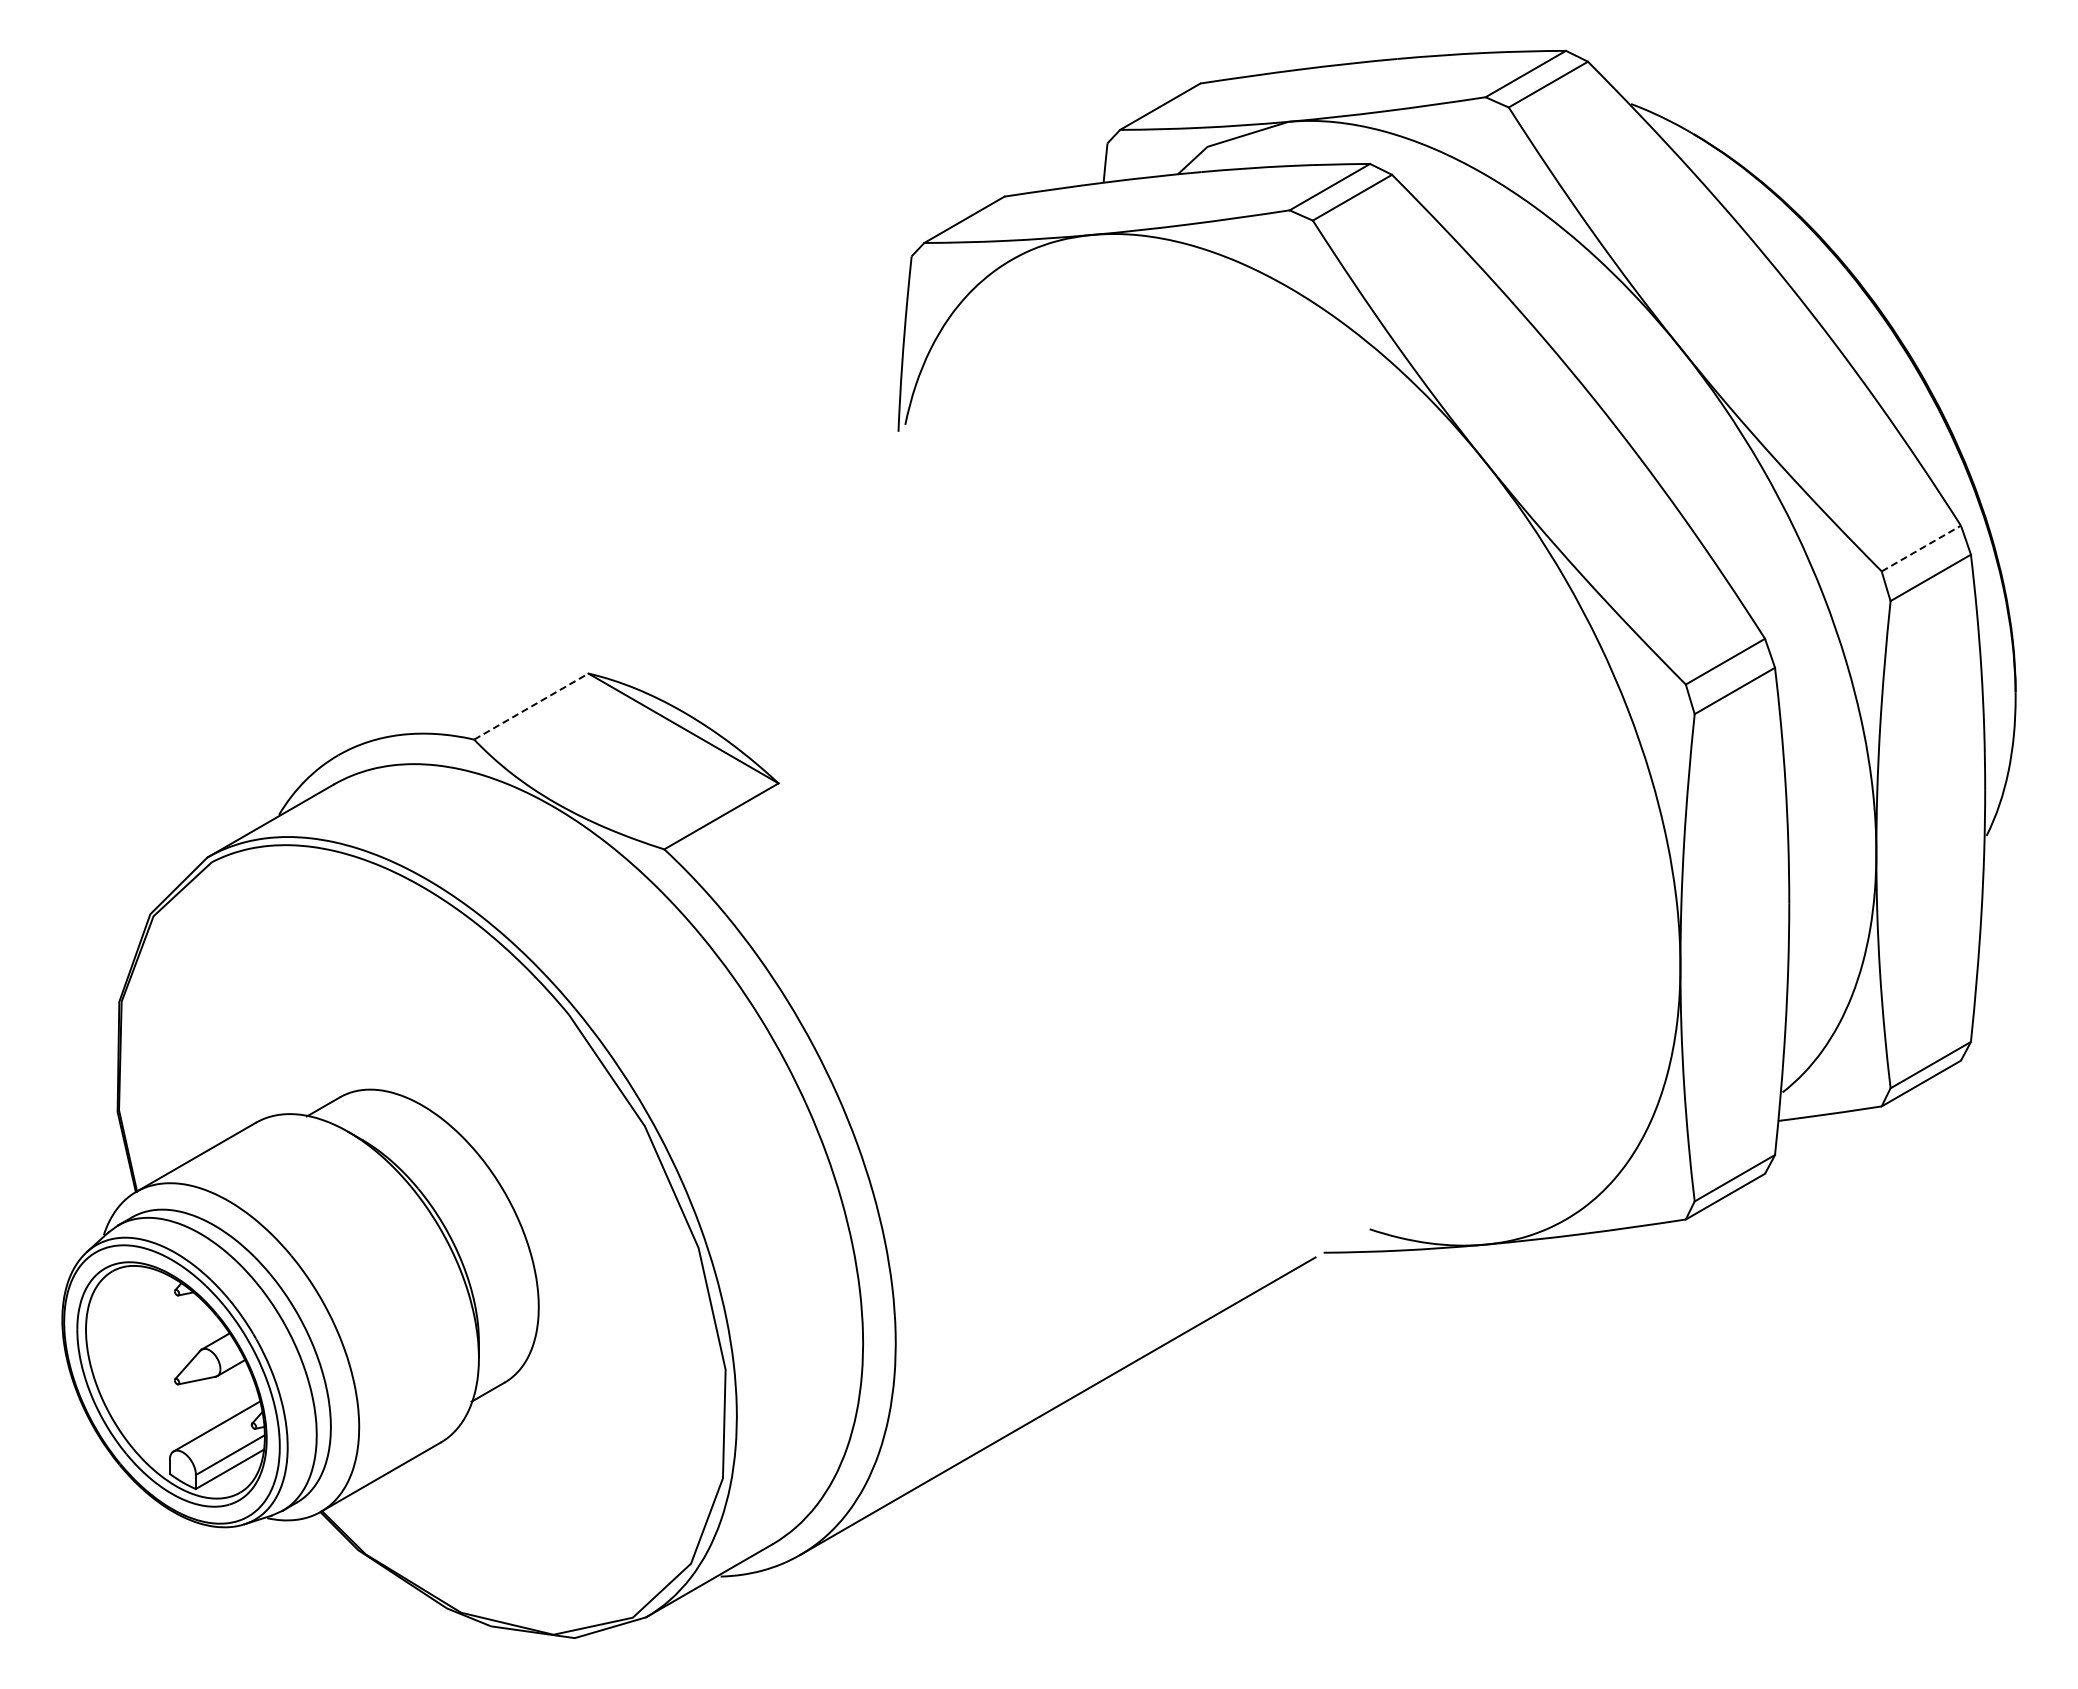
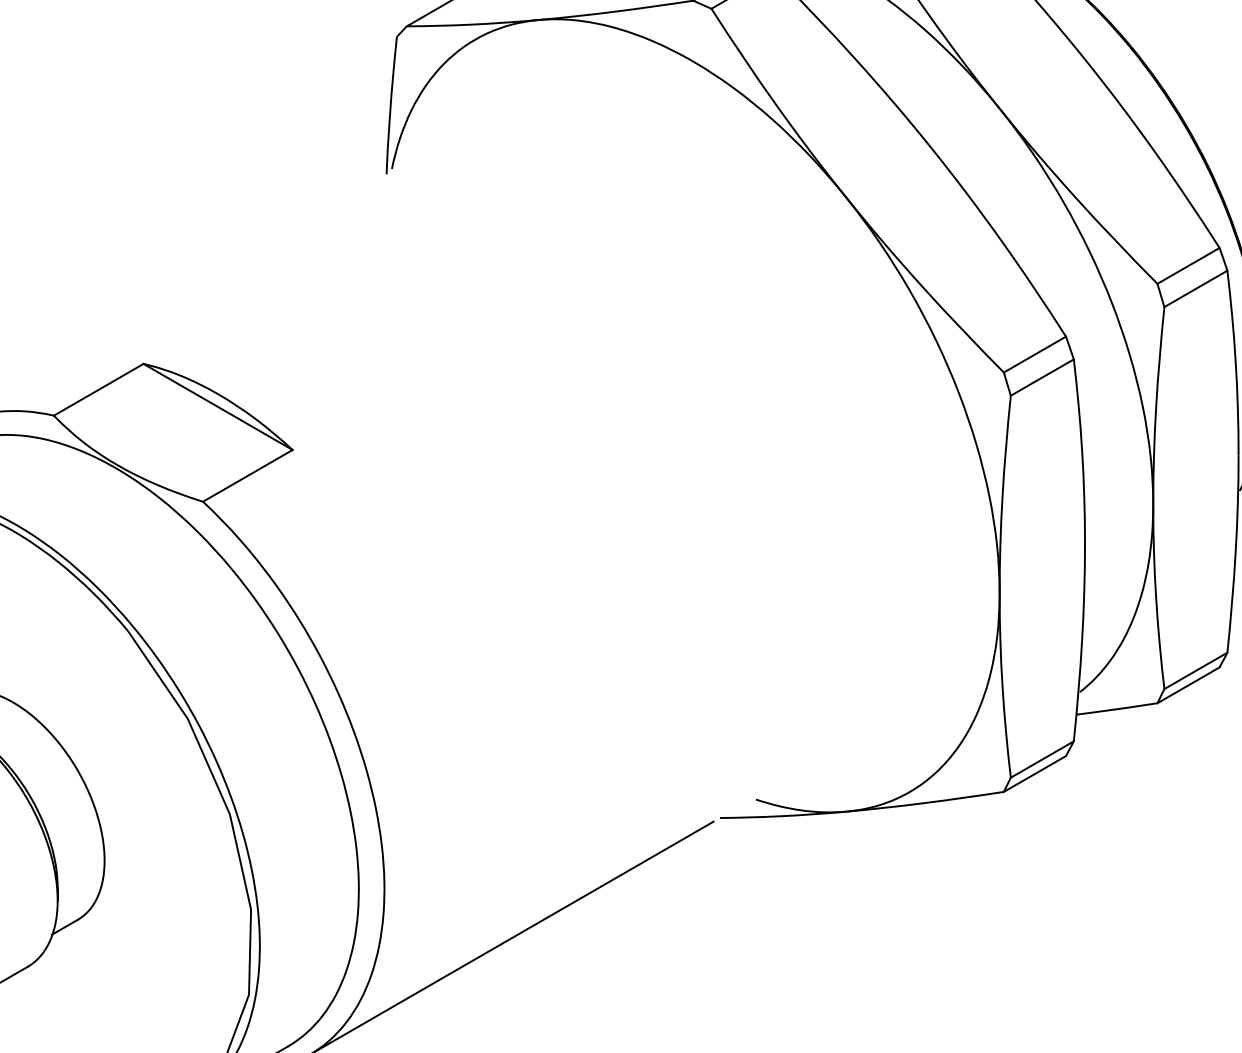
line: (1921, 548) -> (1188, 265), dashed -> solid
line: (531, 706) -> (98, 389), dashed -> solid

